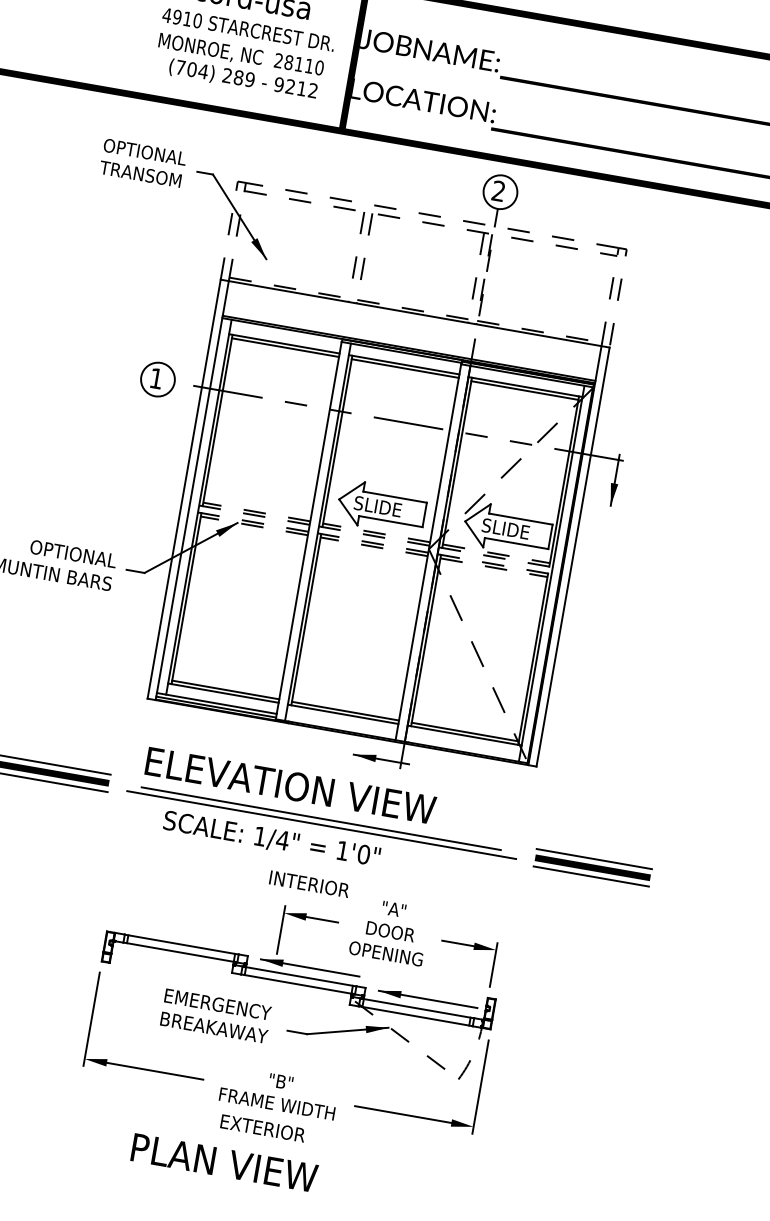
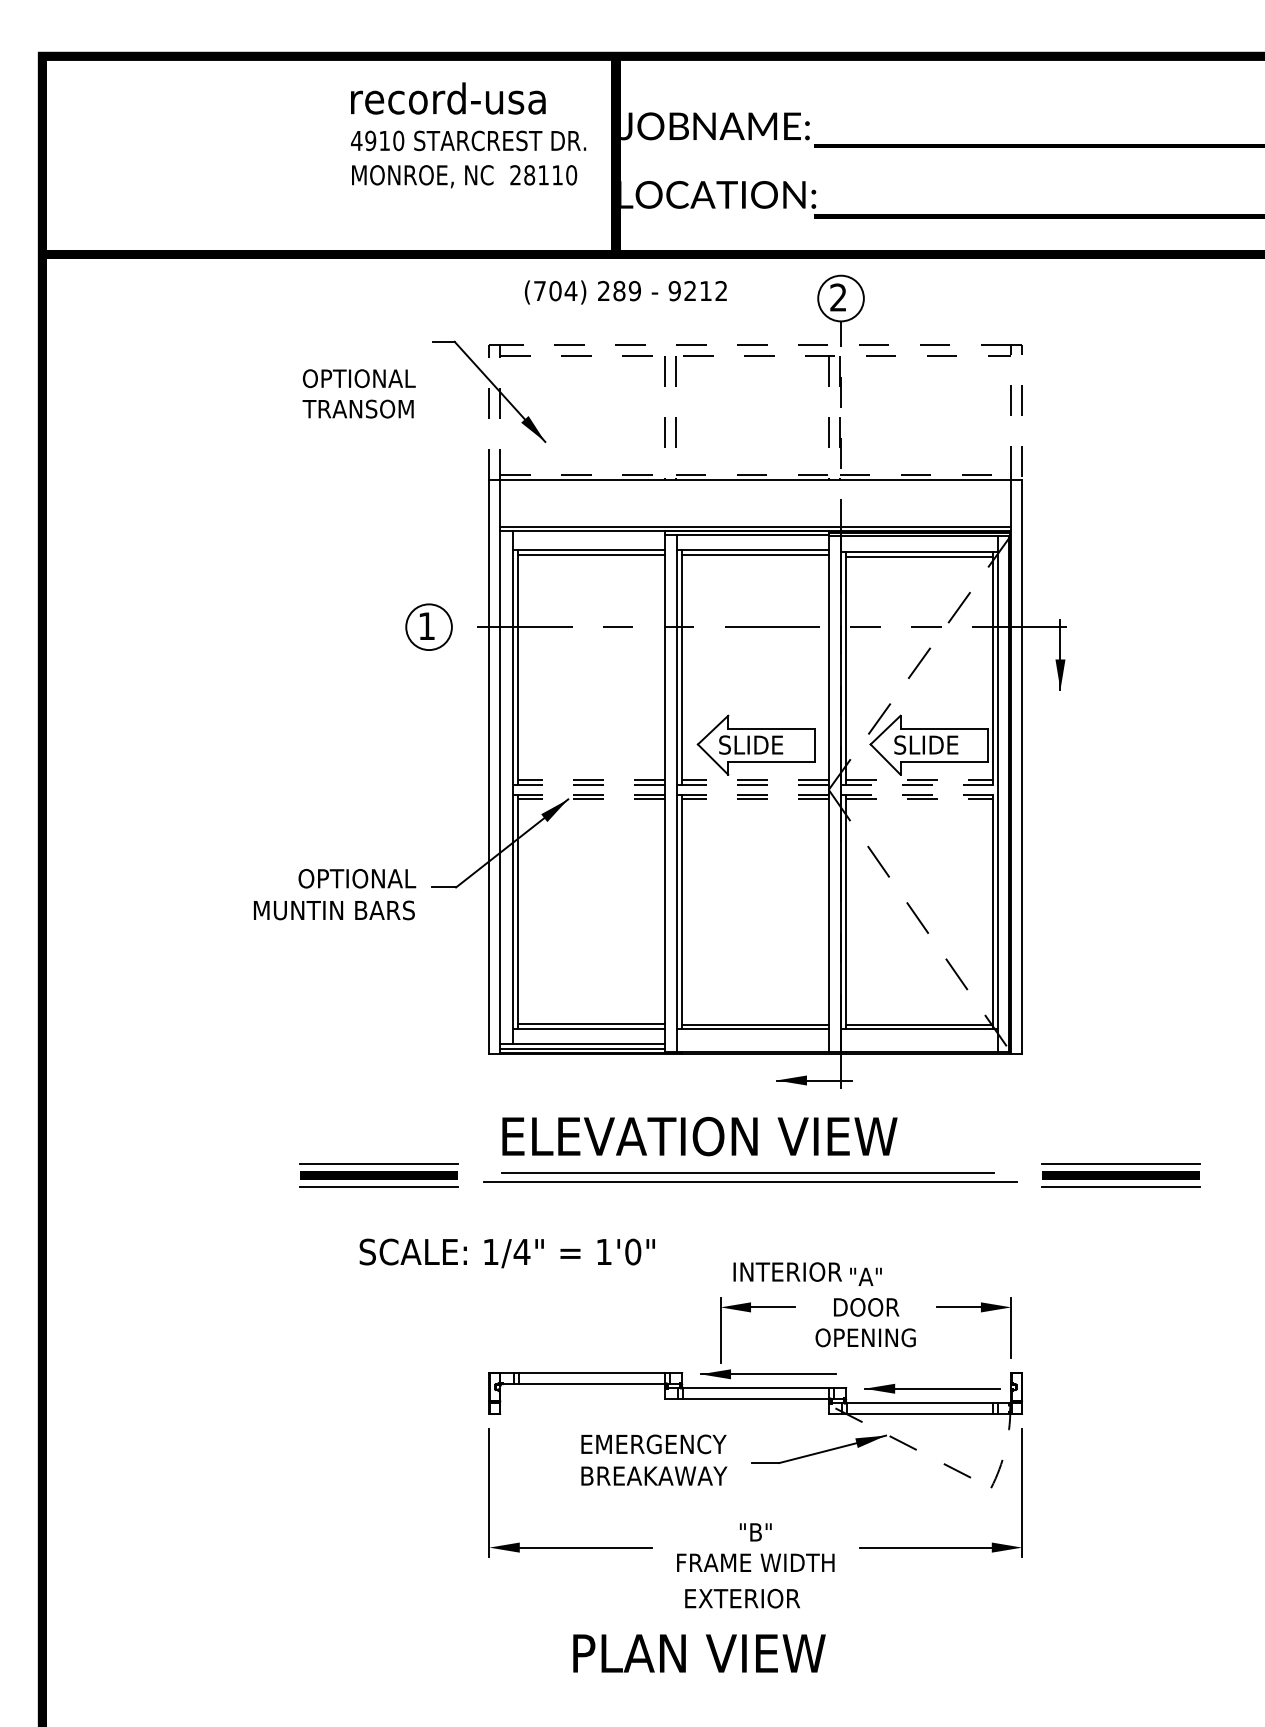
text: (242, 79) -> (625, 292), moved
text: (142, 162) -> (358, 393), moved
text: (271, 839) -> (506, 1253), moved
text: (309, 883) -> (787, 1271), moved

